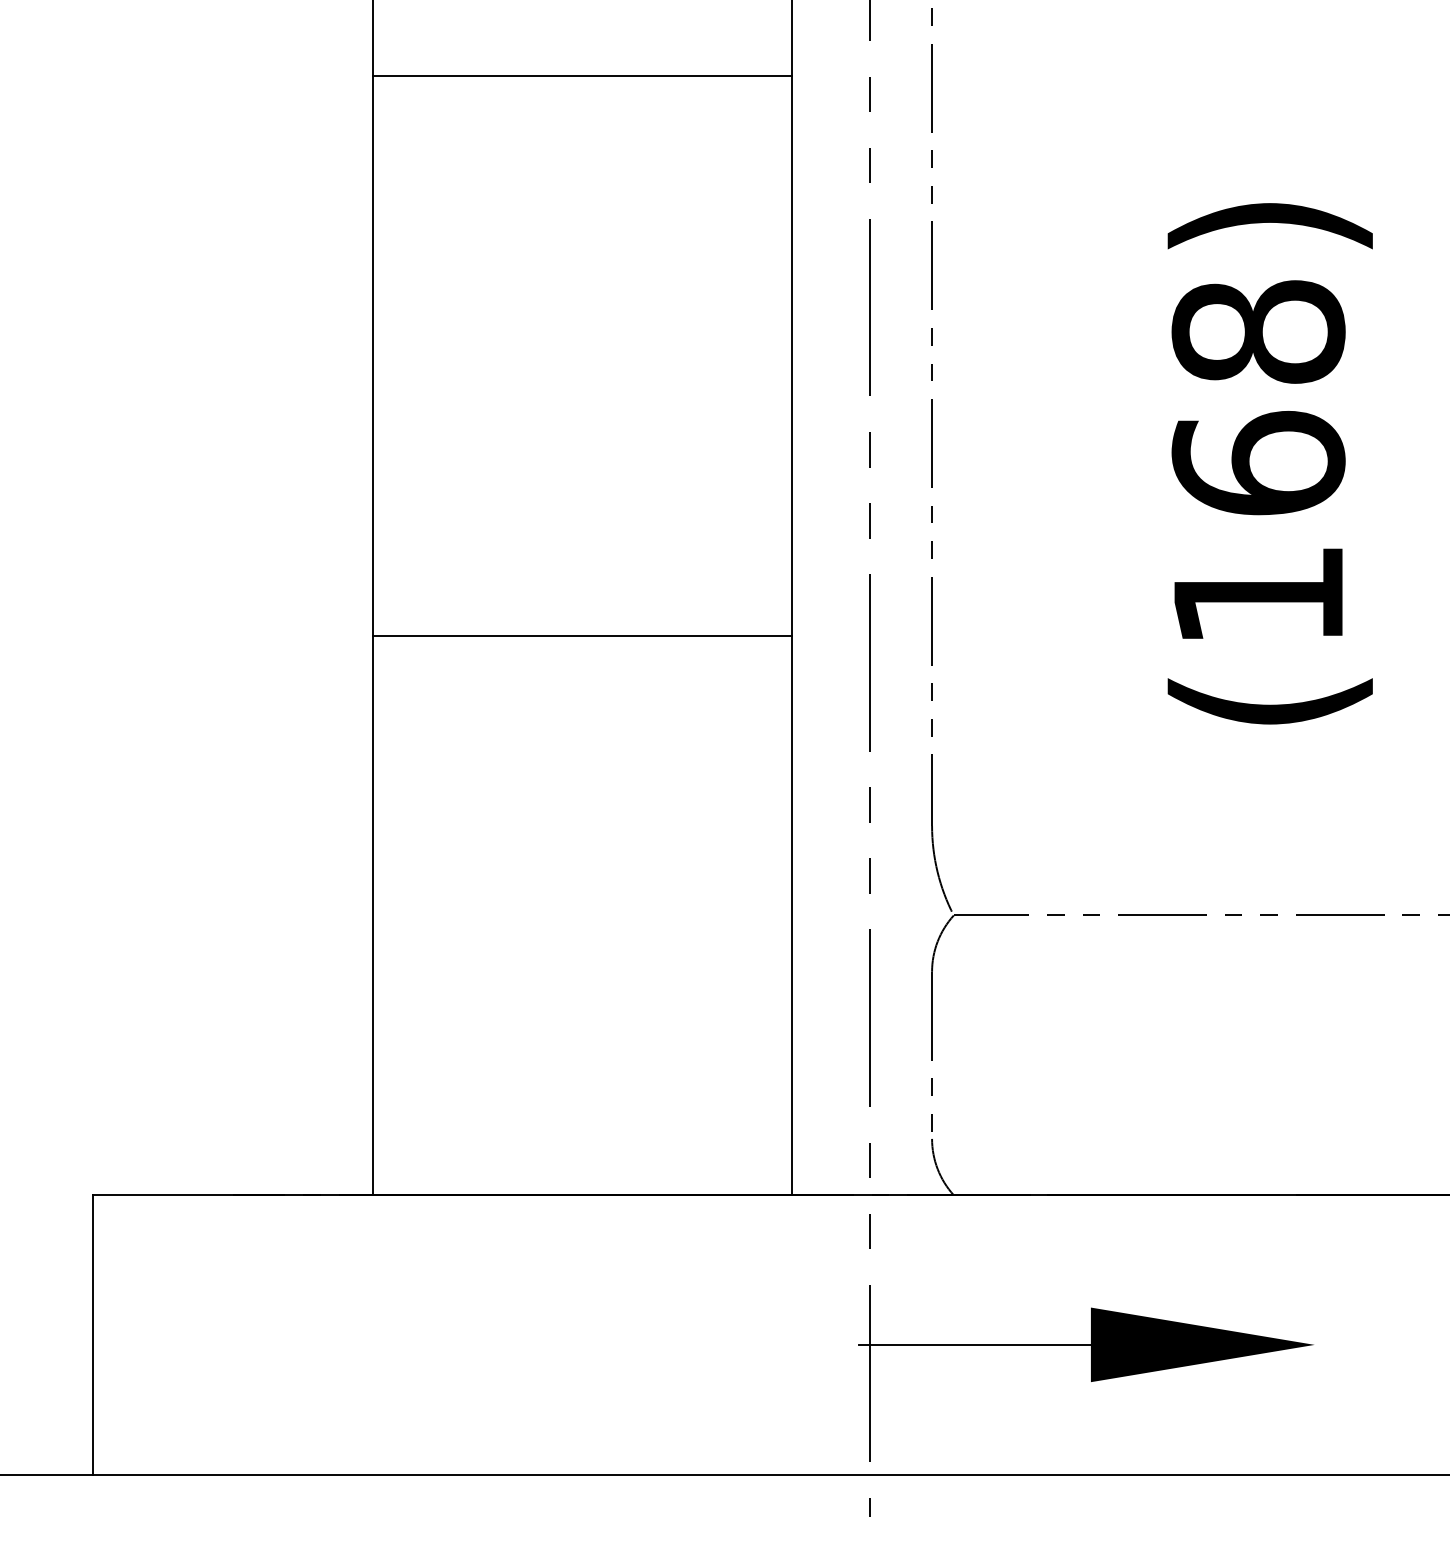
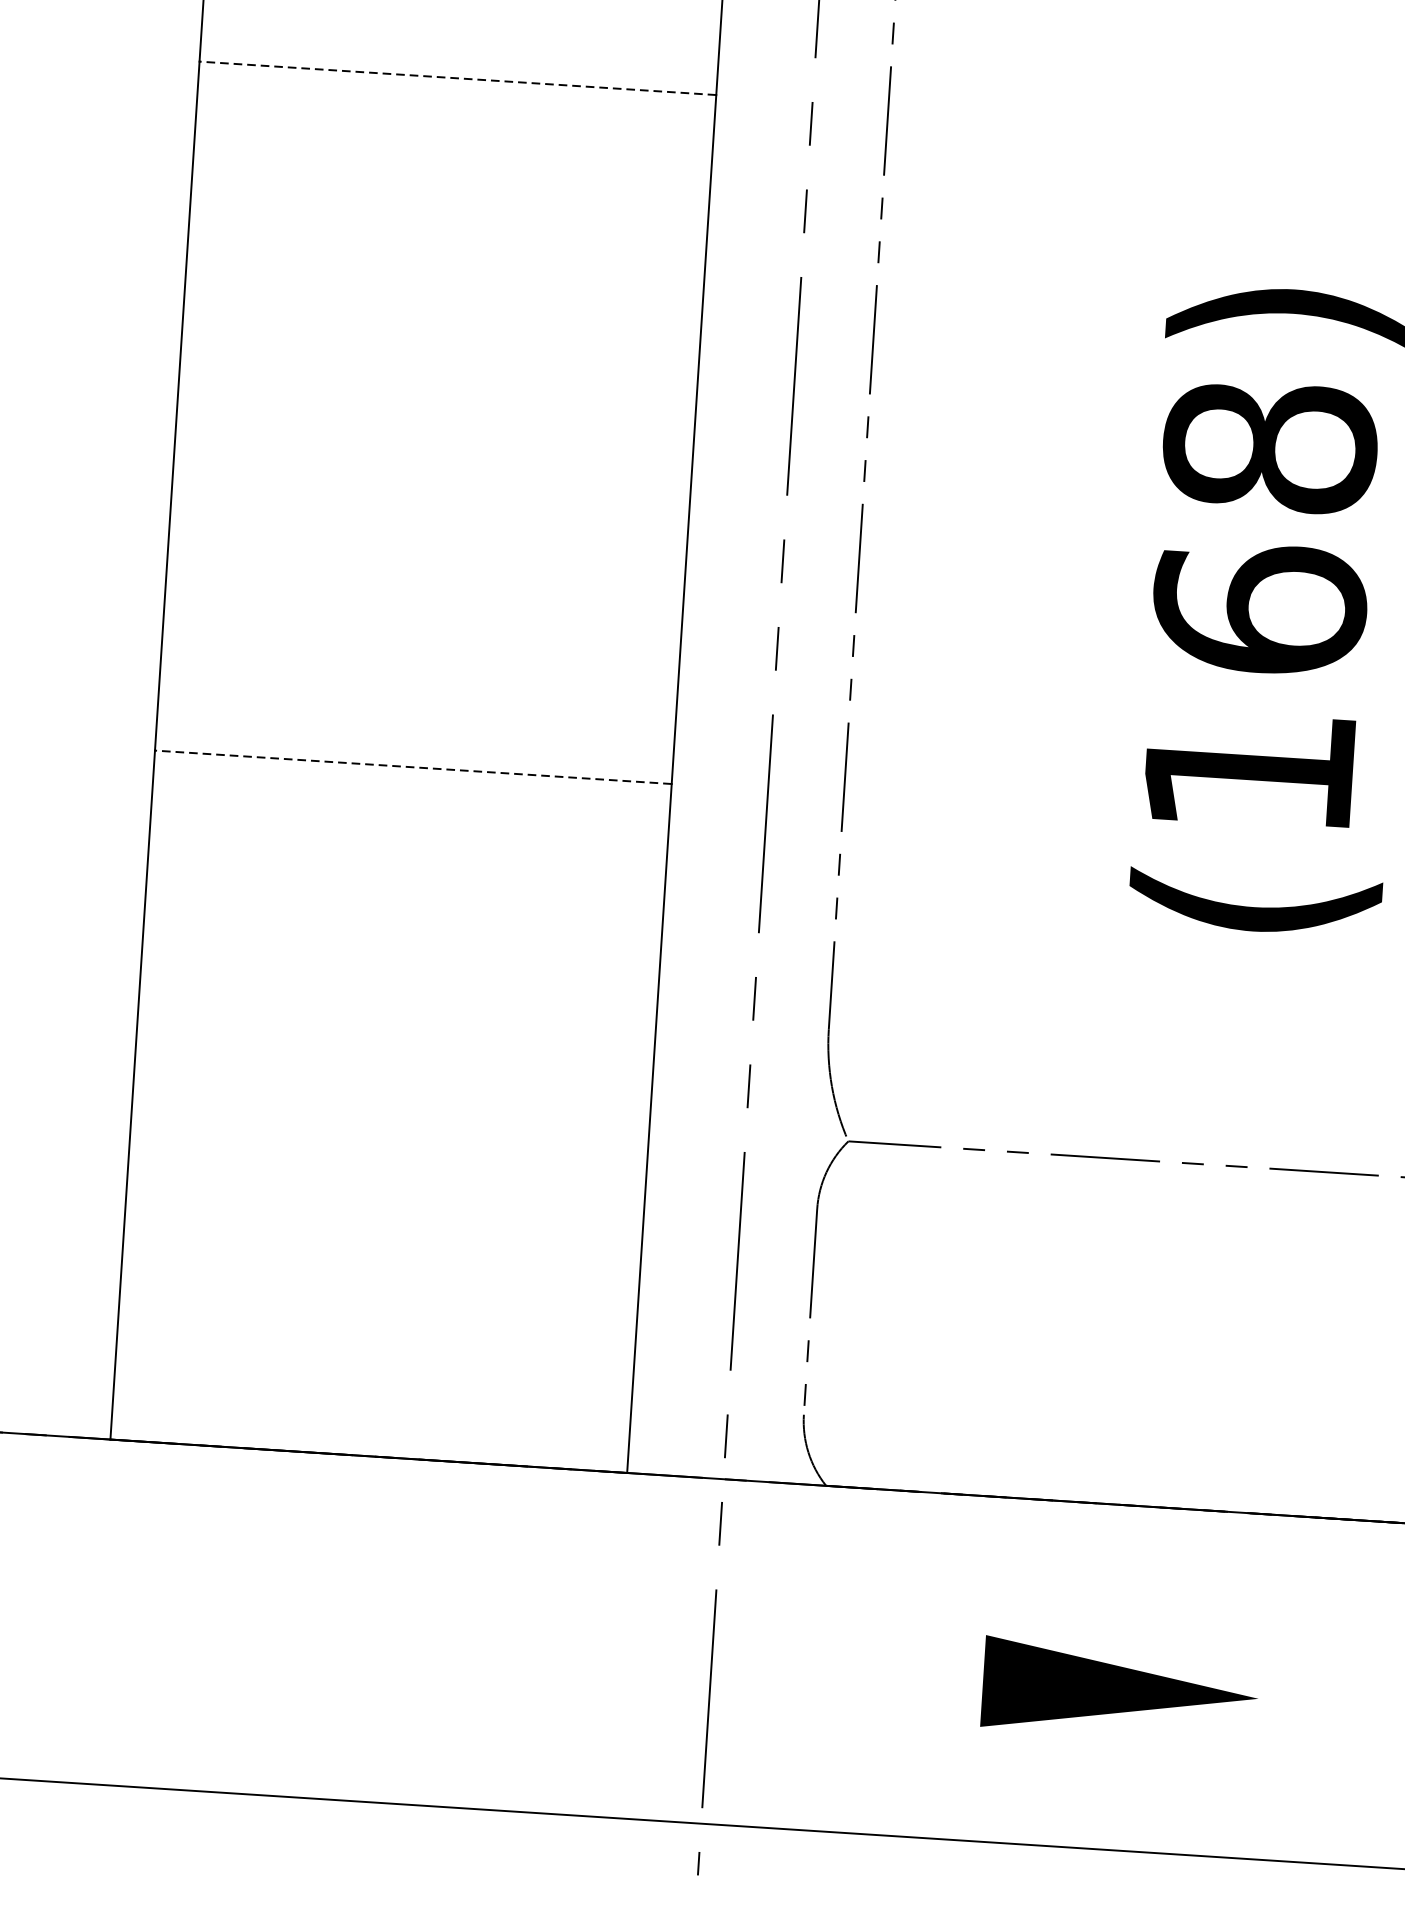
line: (582, 76) -> (458, 78), solid -> dashed
line: (582, 635) -> (413, 767), solid -> dashed
line: (974, 1344) -> (839, 1671), removed

